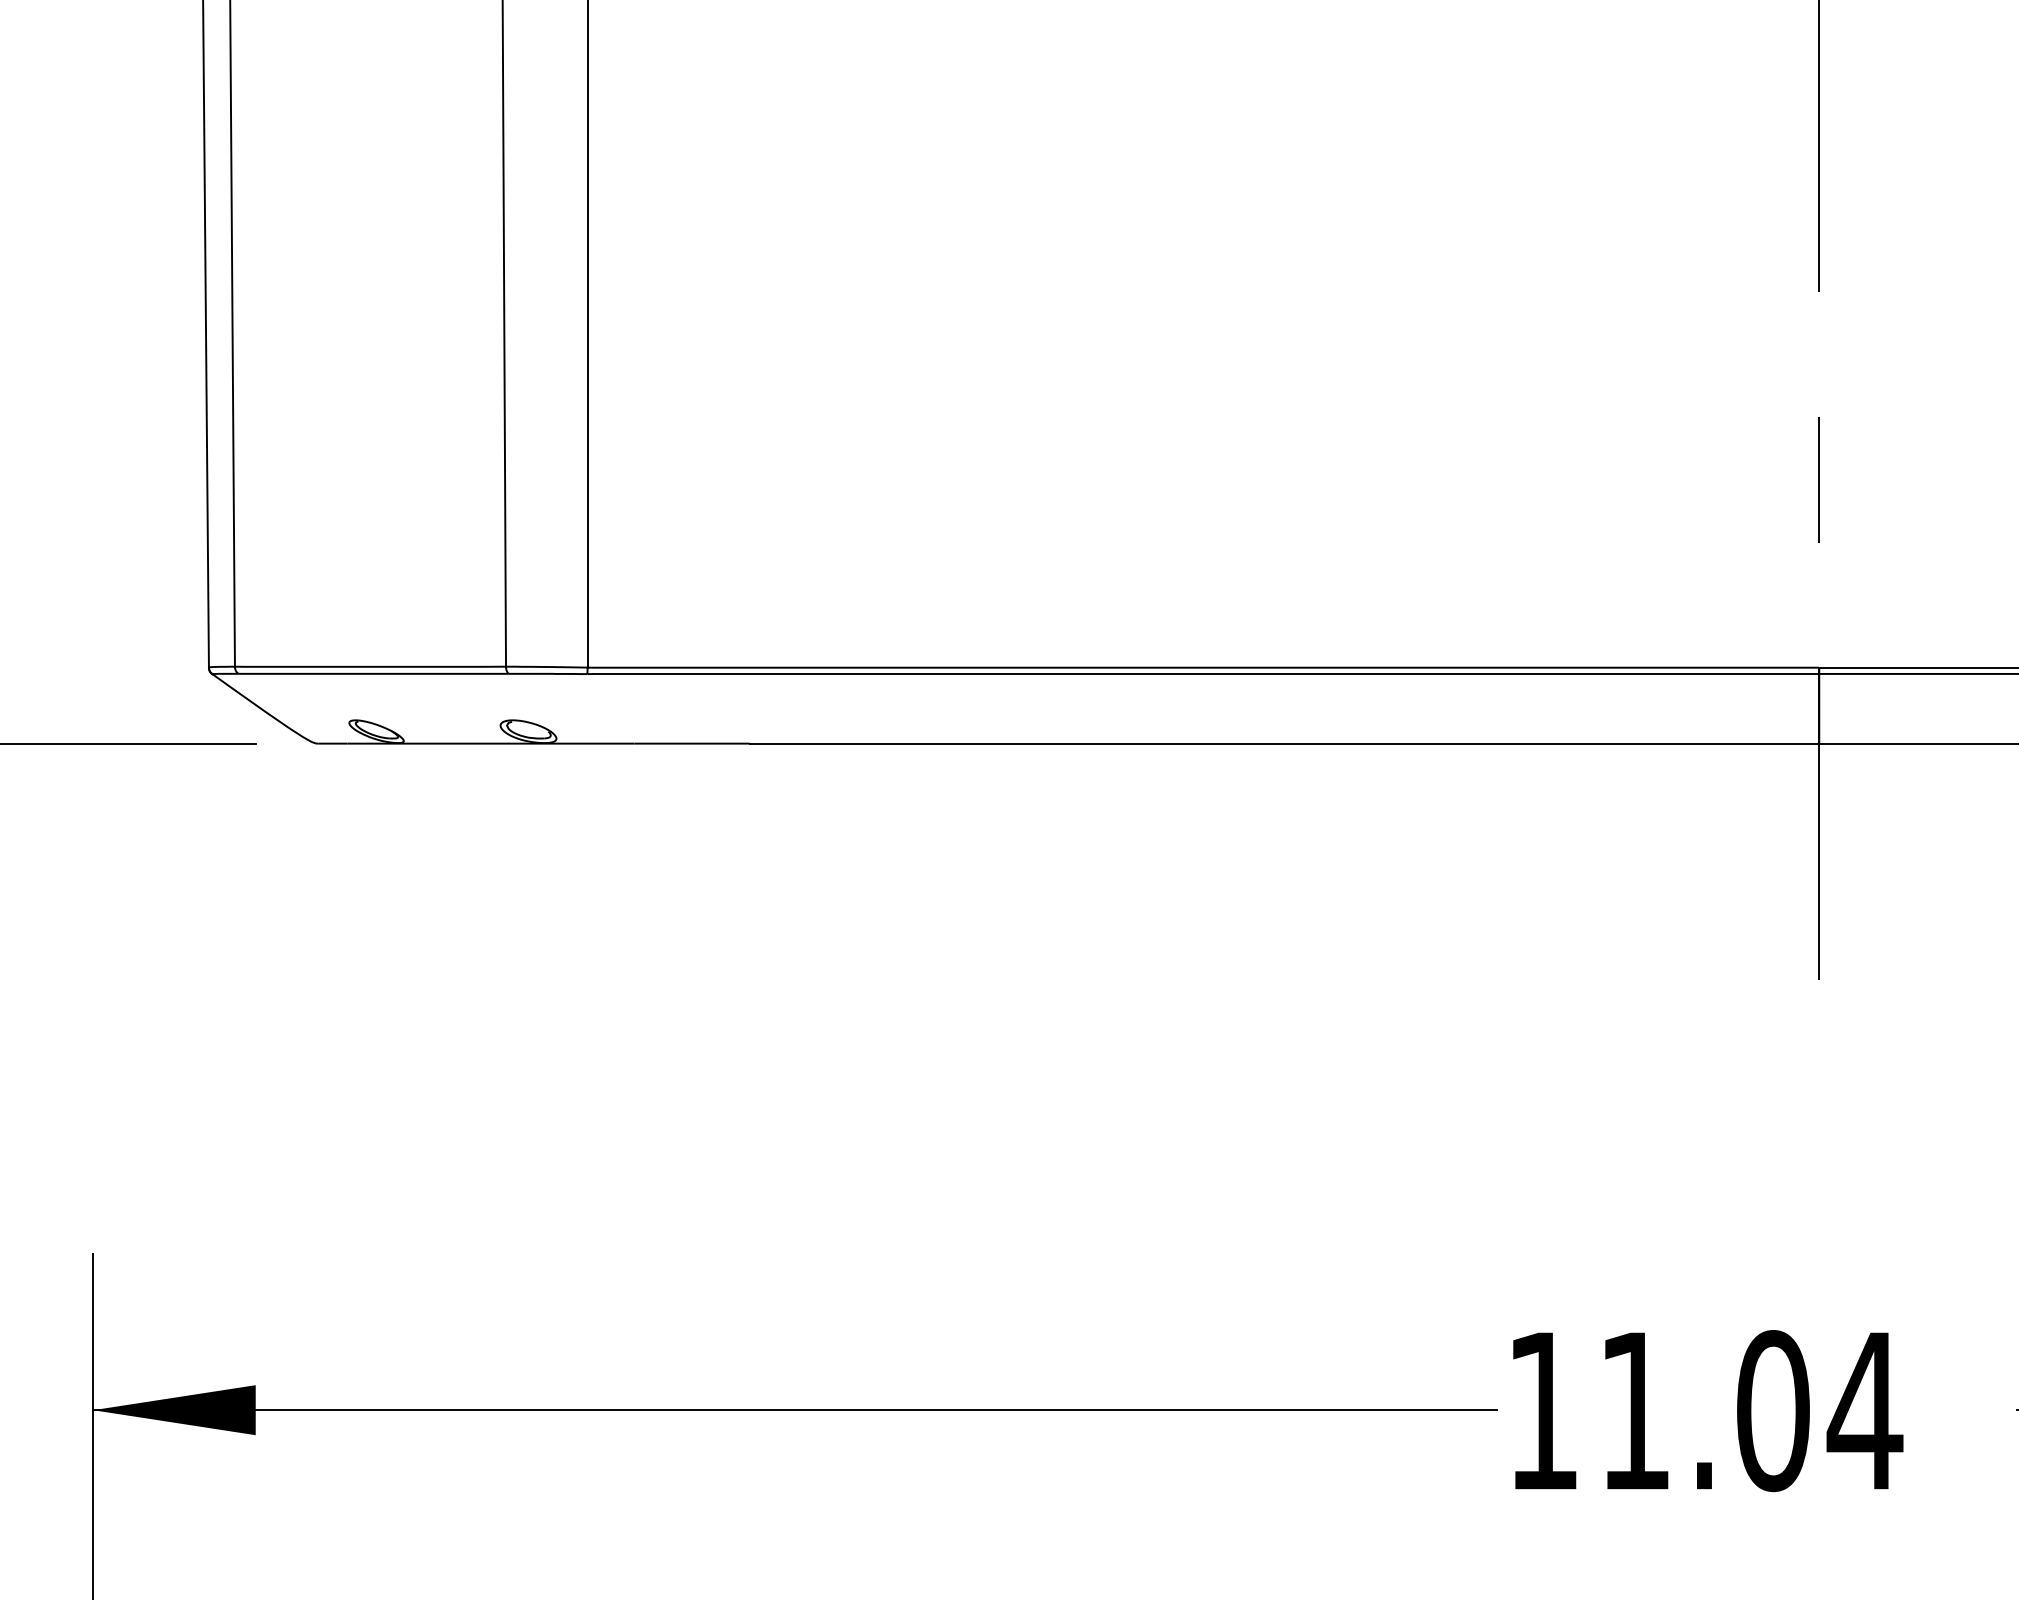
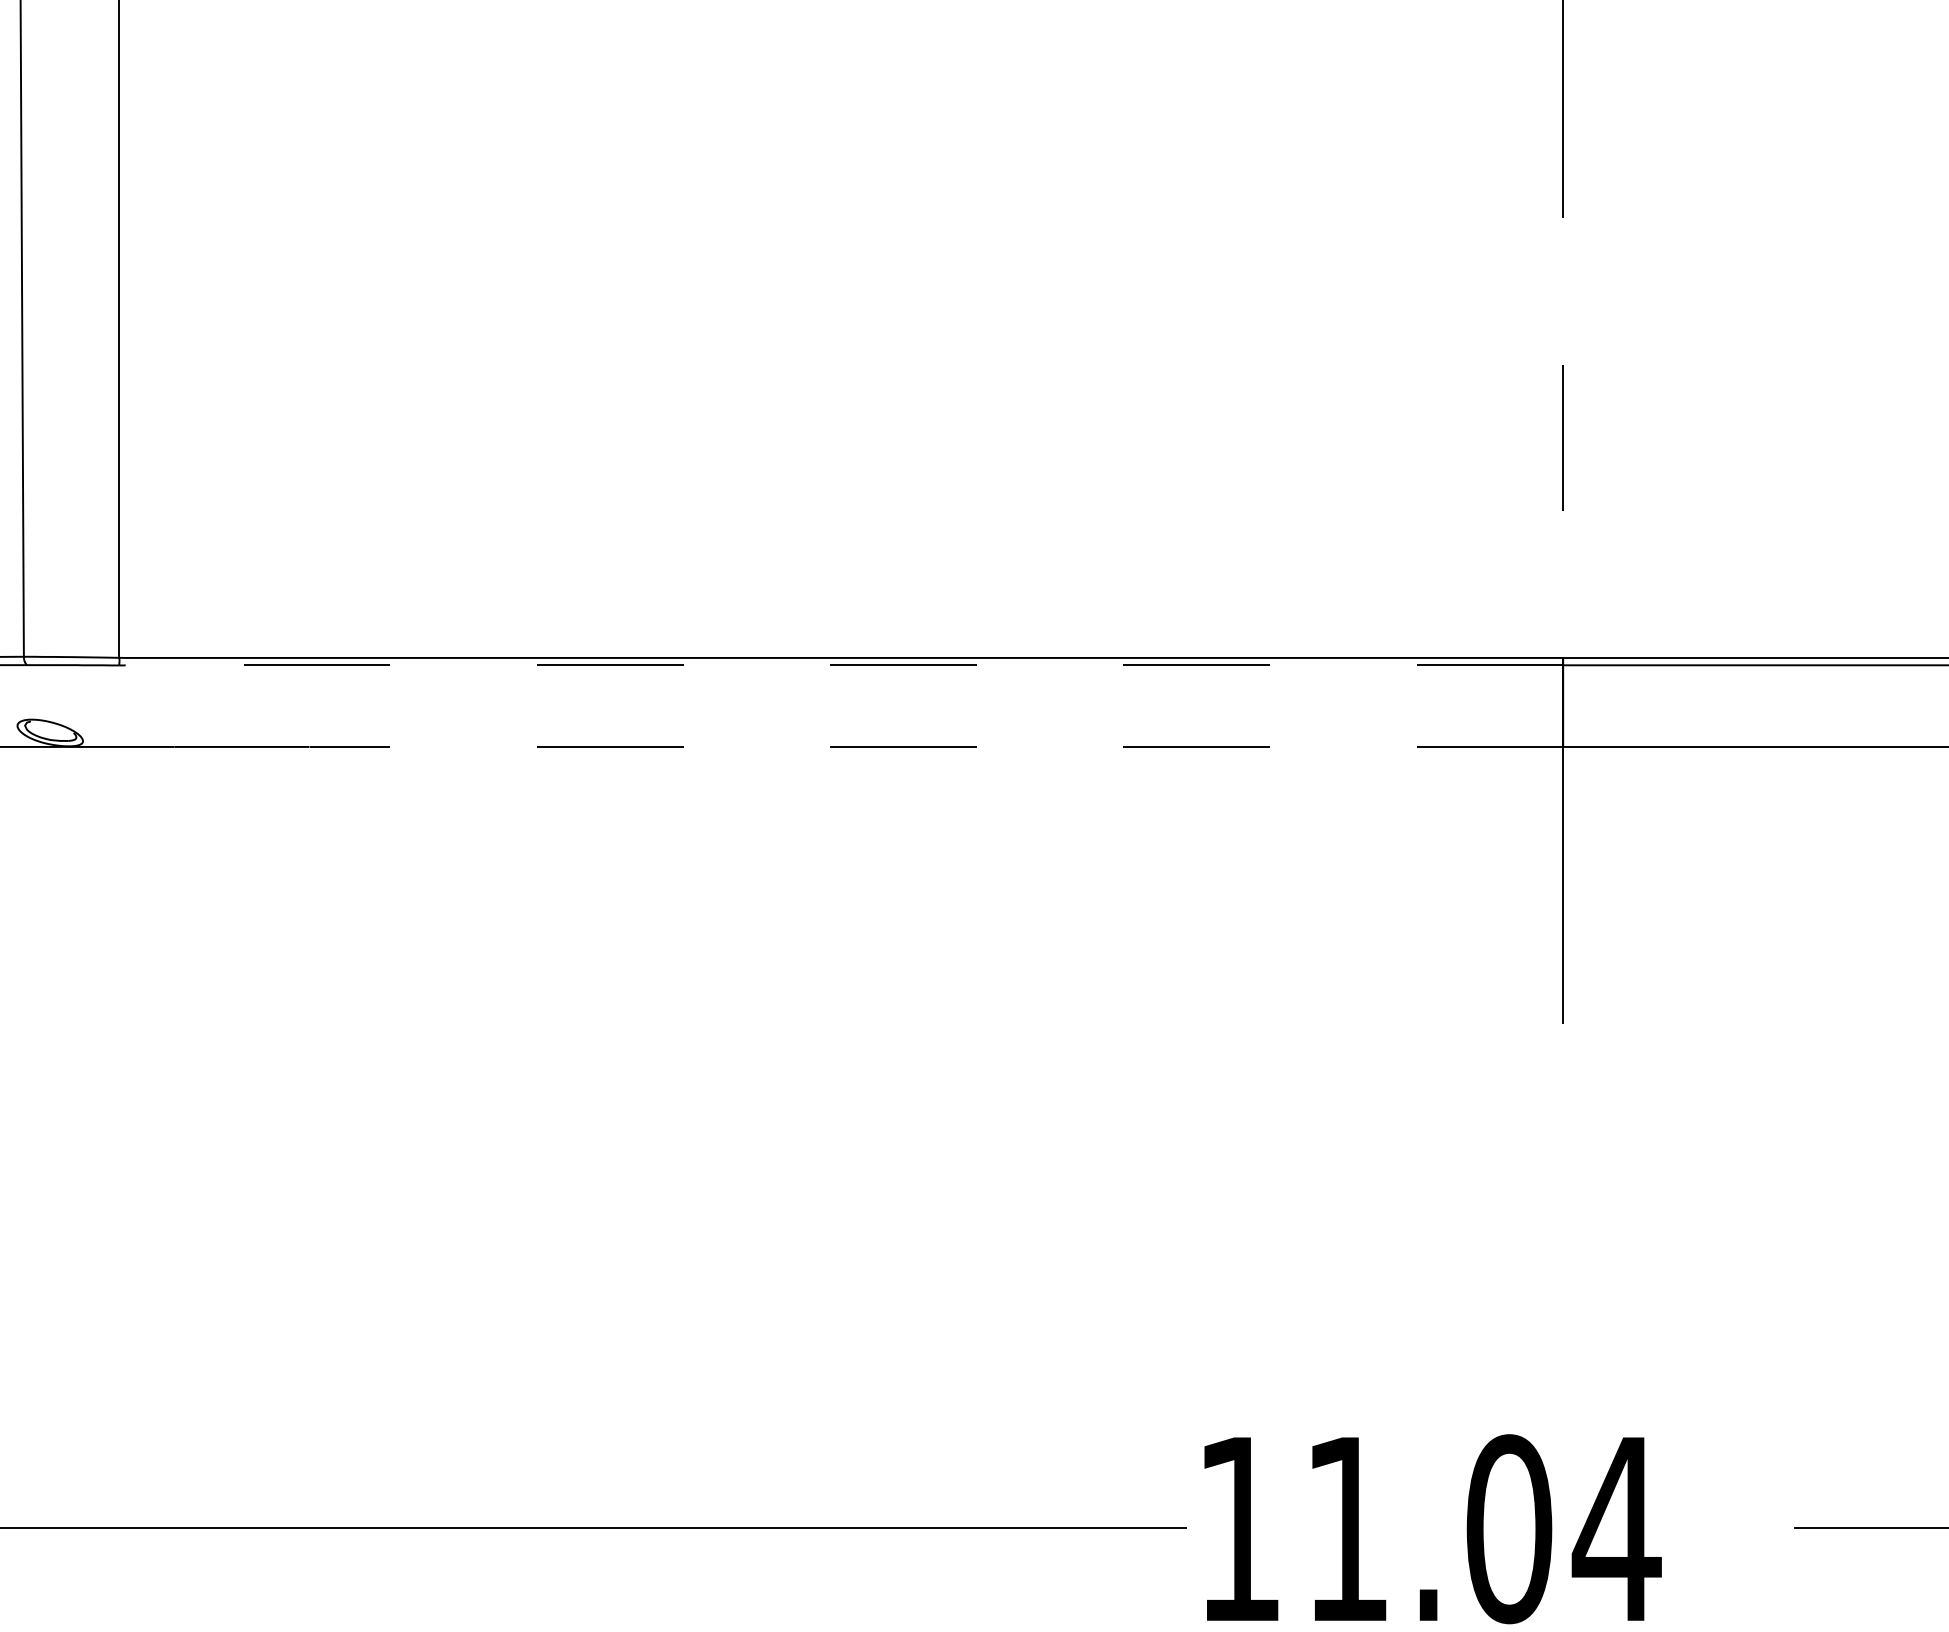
line: (1205, 673) -> (843, 664), solid -> dashed
line: (1284, 743) -> (936, 746), solid -> dashed

